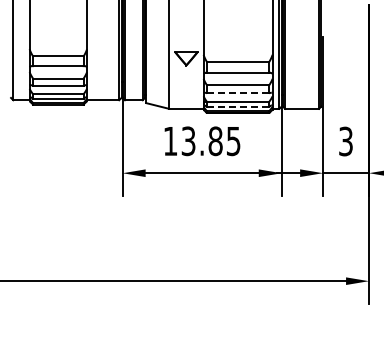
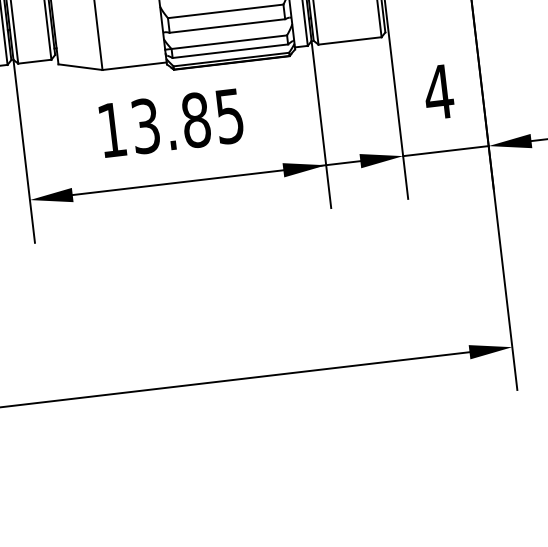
line: (237, 93) -> (226, 26), dashed -> solid
line: (237, 106) -> (229, 50), dashed -> solid
text: (345, 141) -> (437, 92), 3 -> 4

